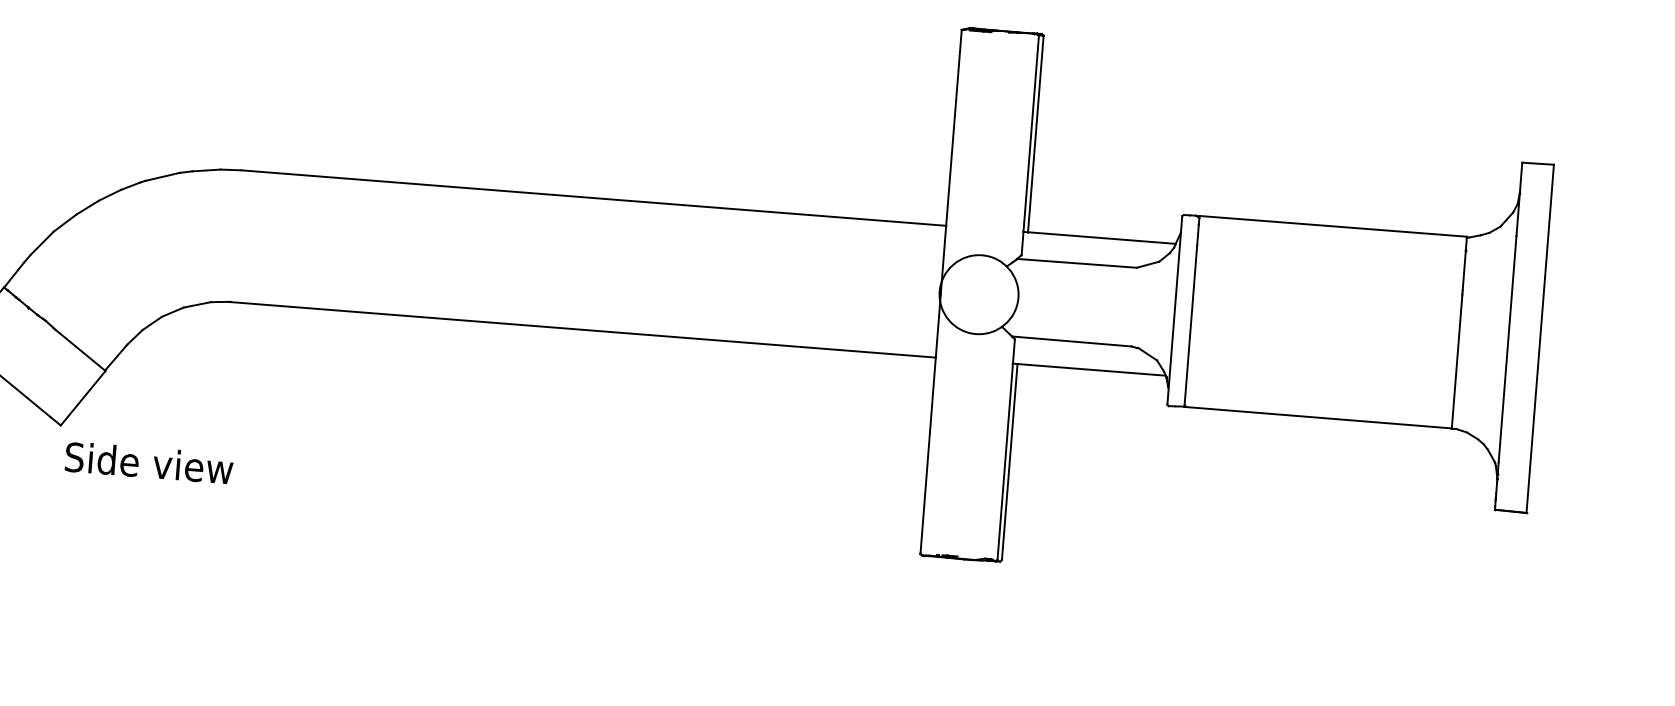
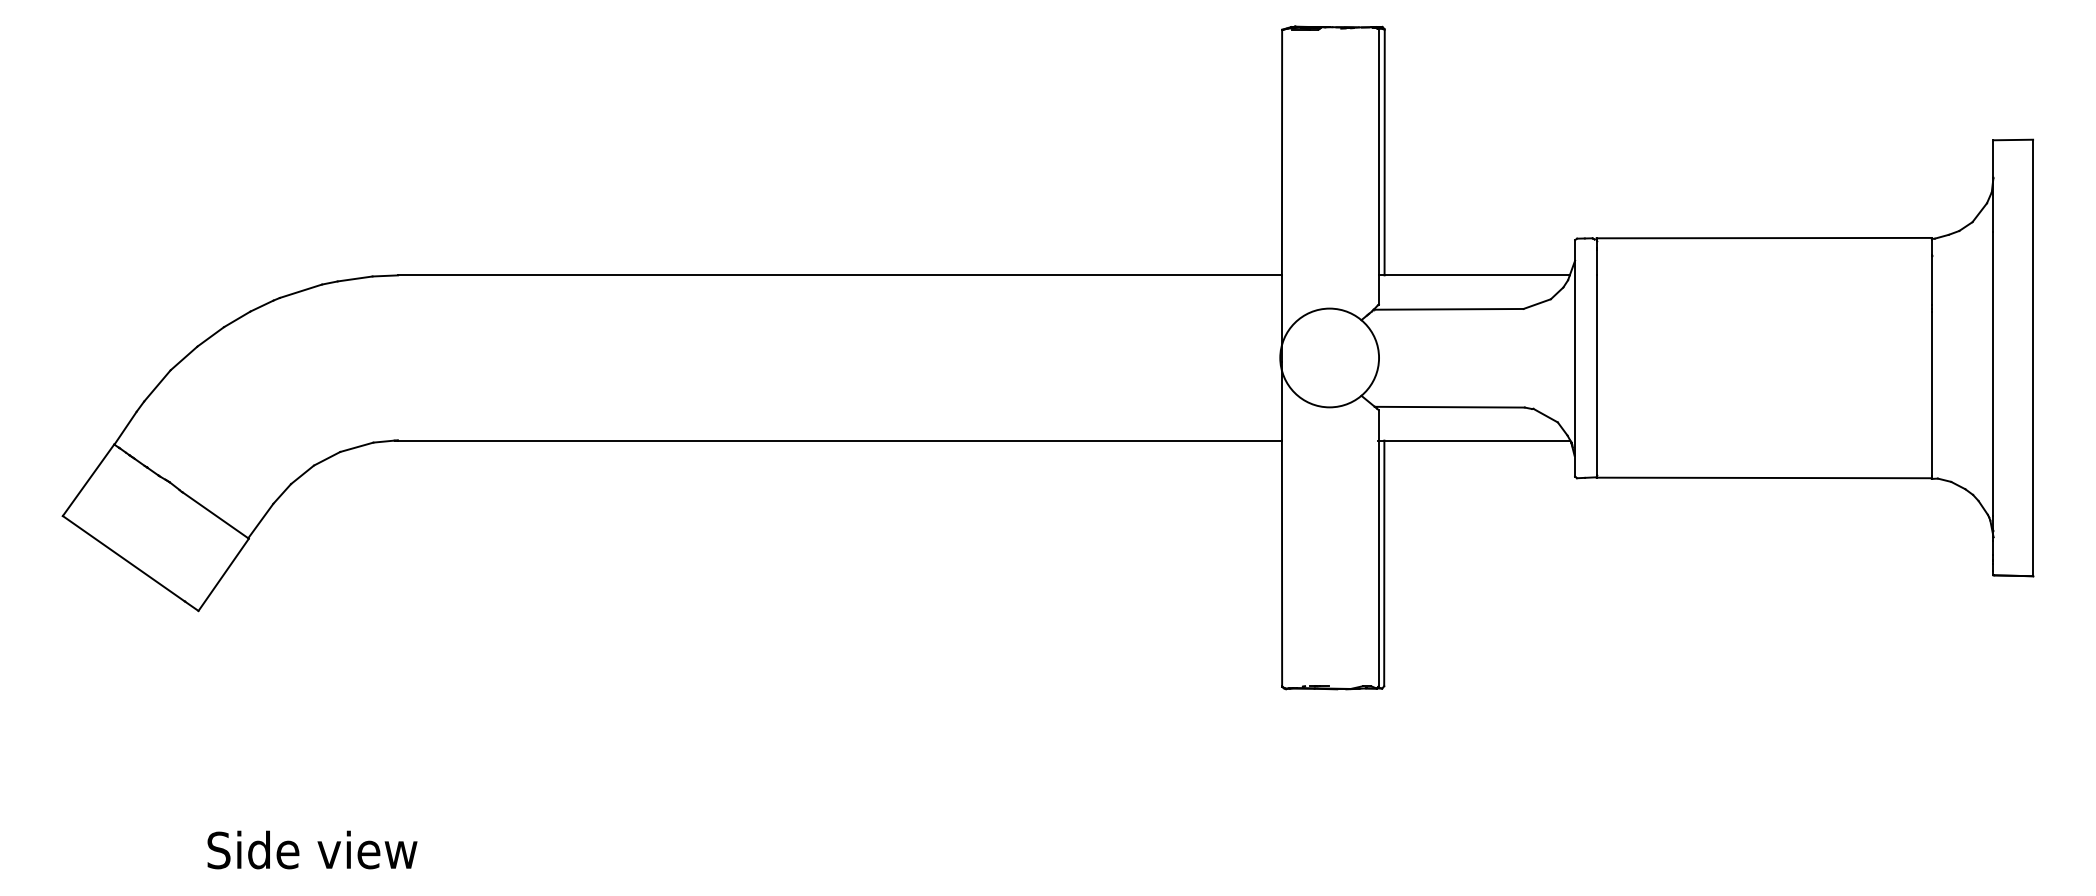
text: (149, 462) -> (312, 849), moved

